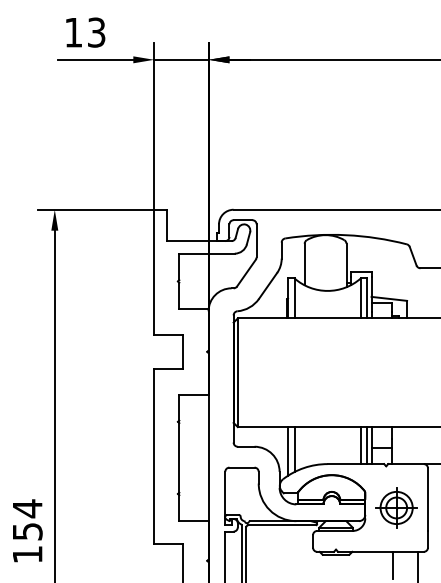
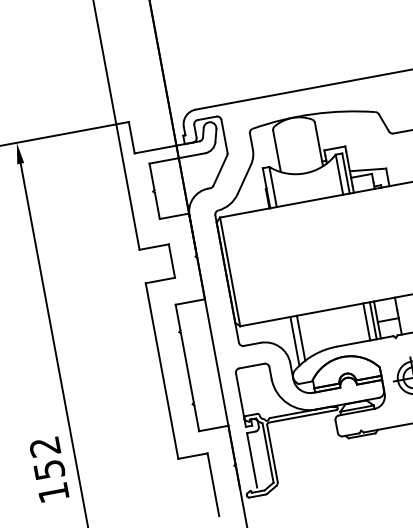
text: (27, 508) -> (44, 446), 154 -> 152

